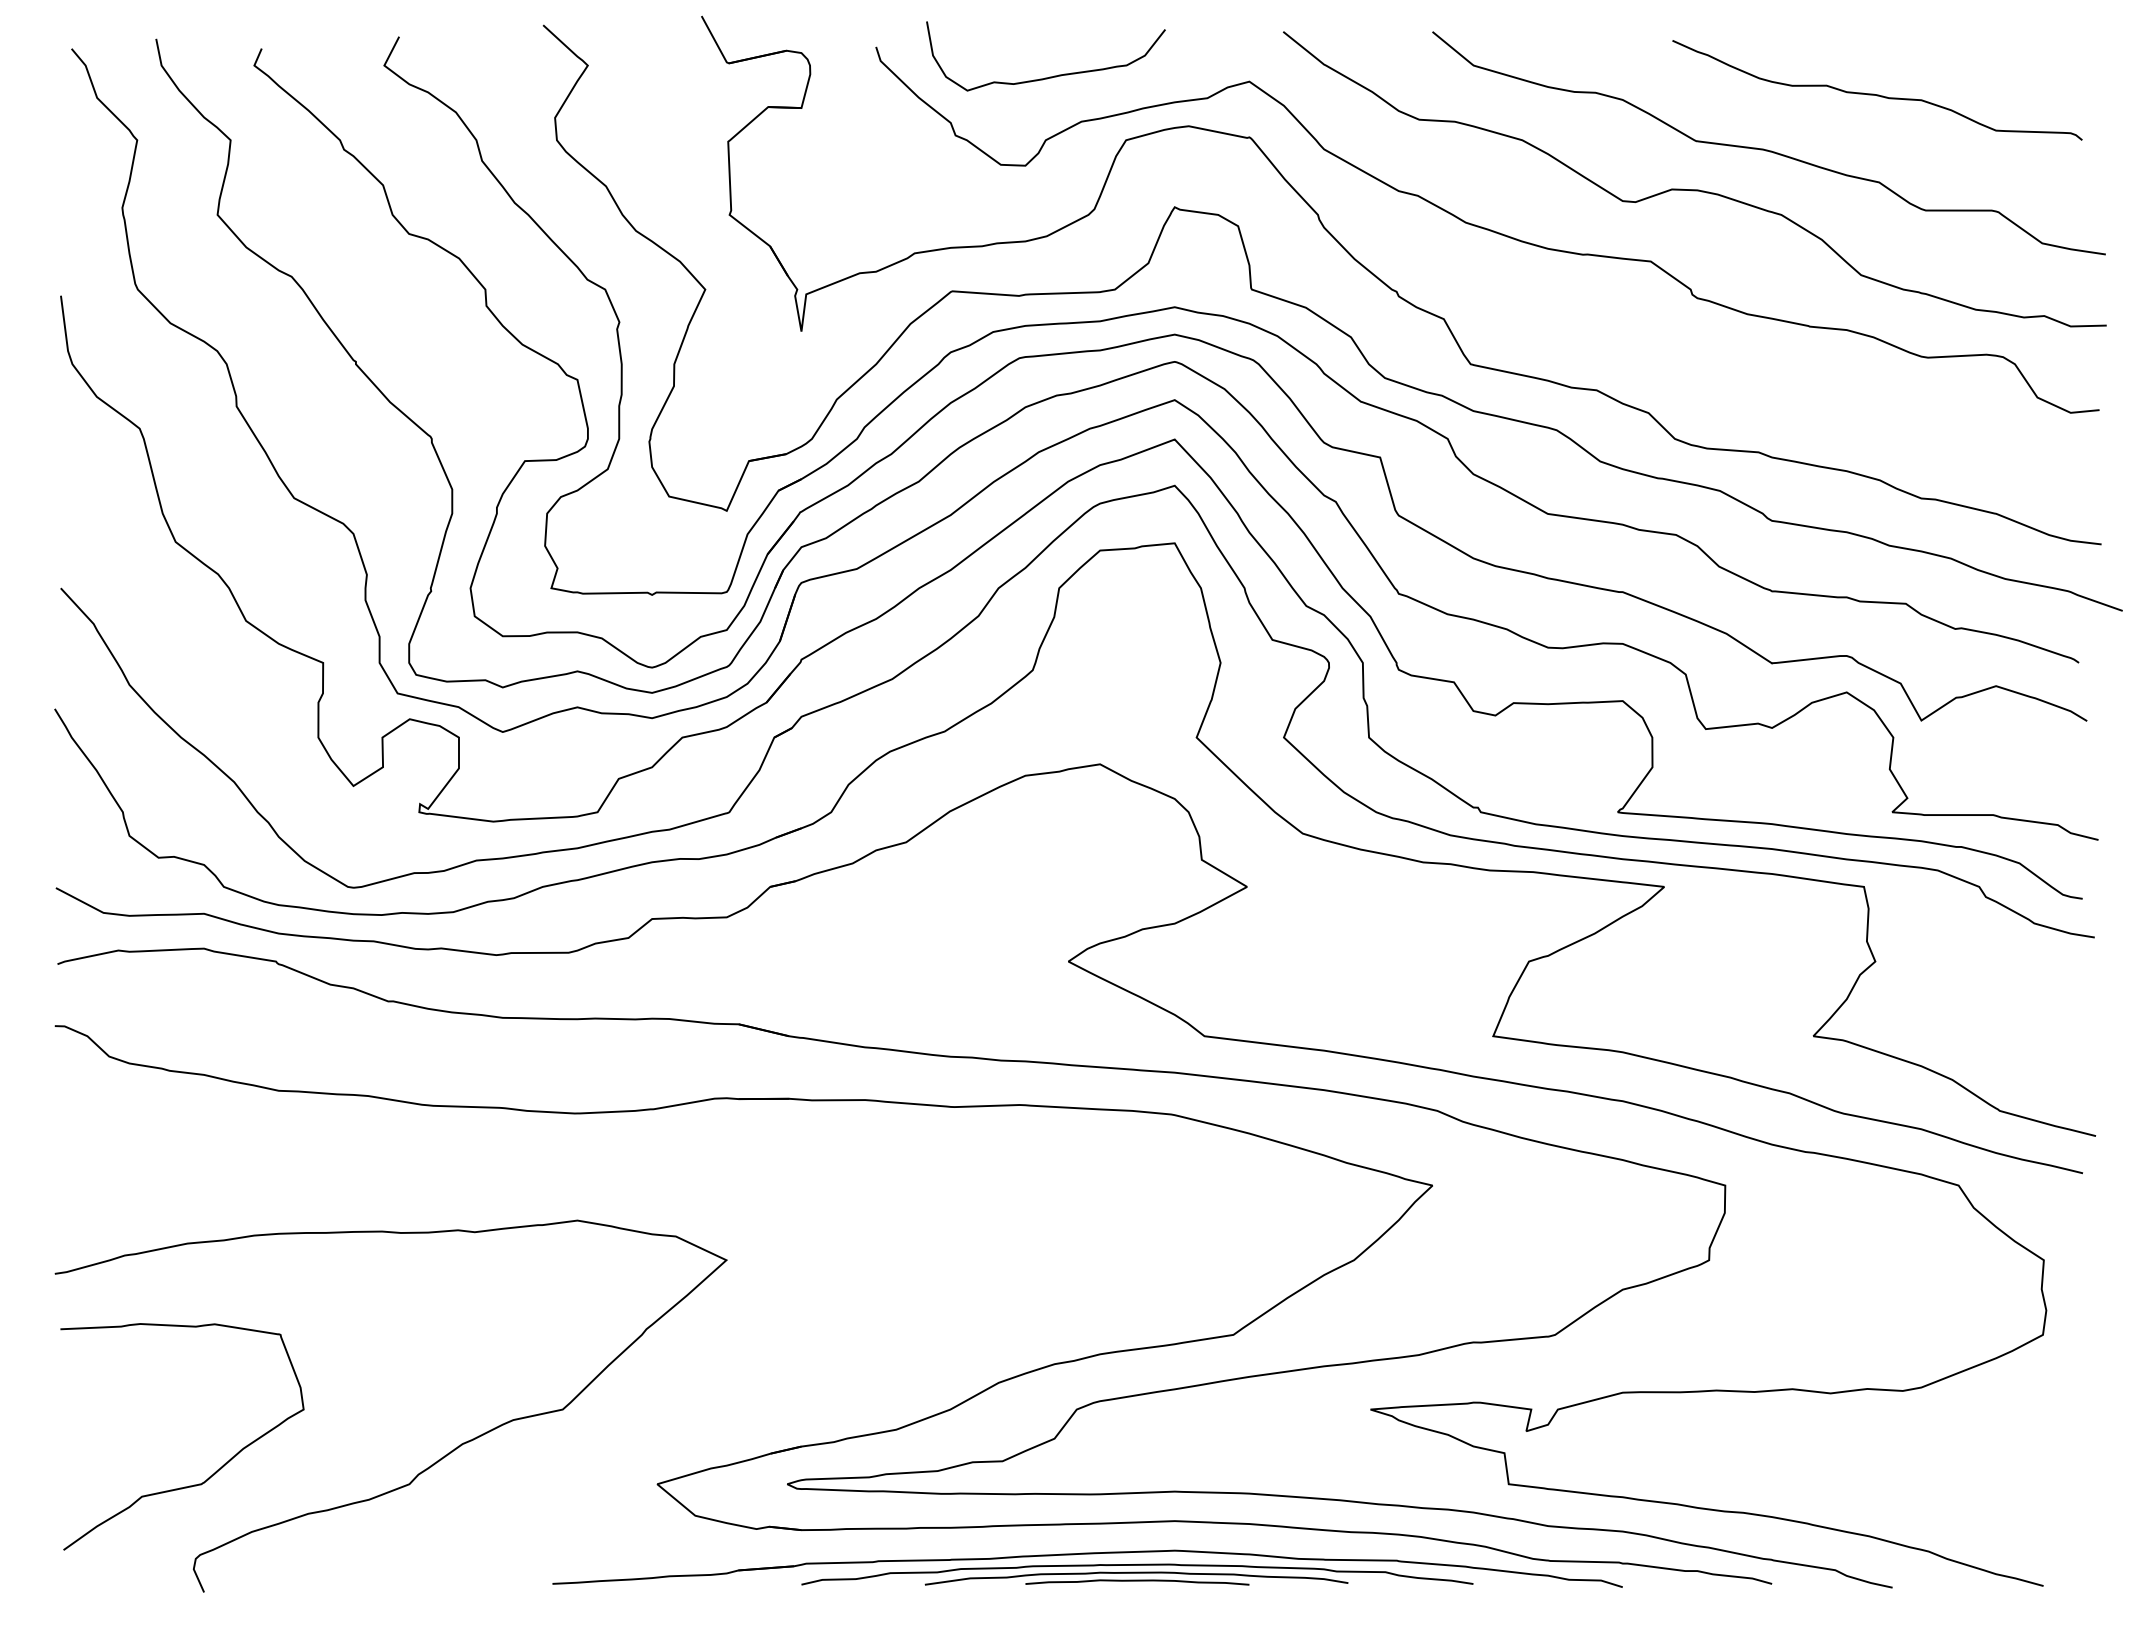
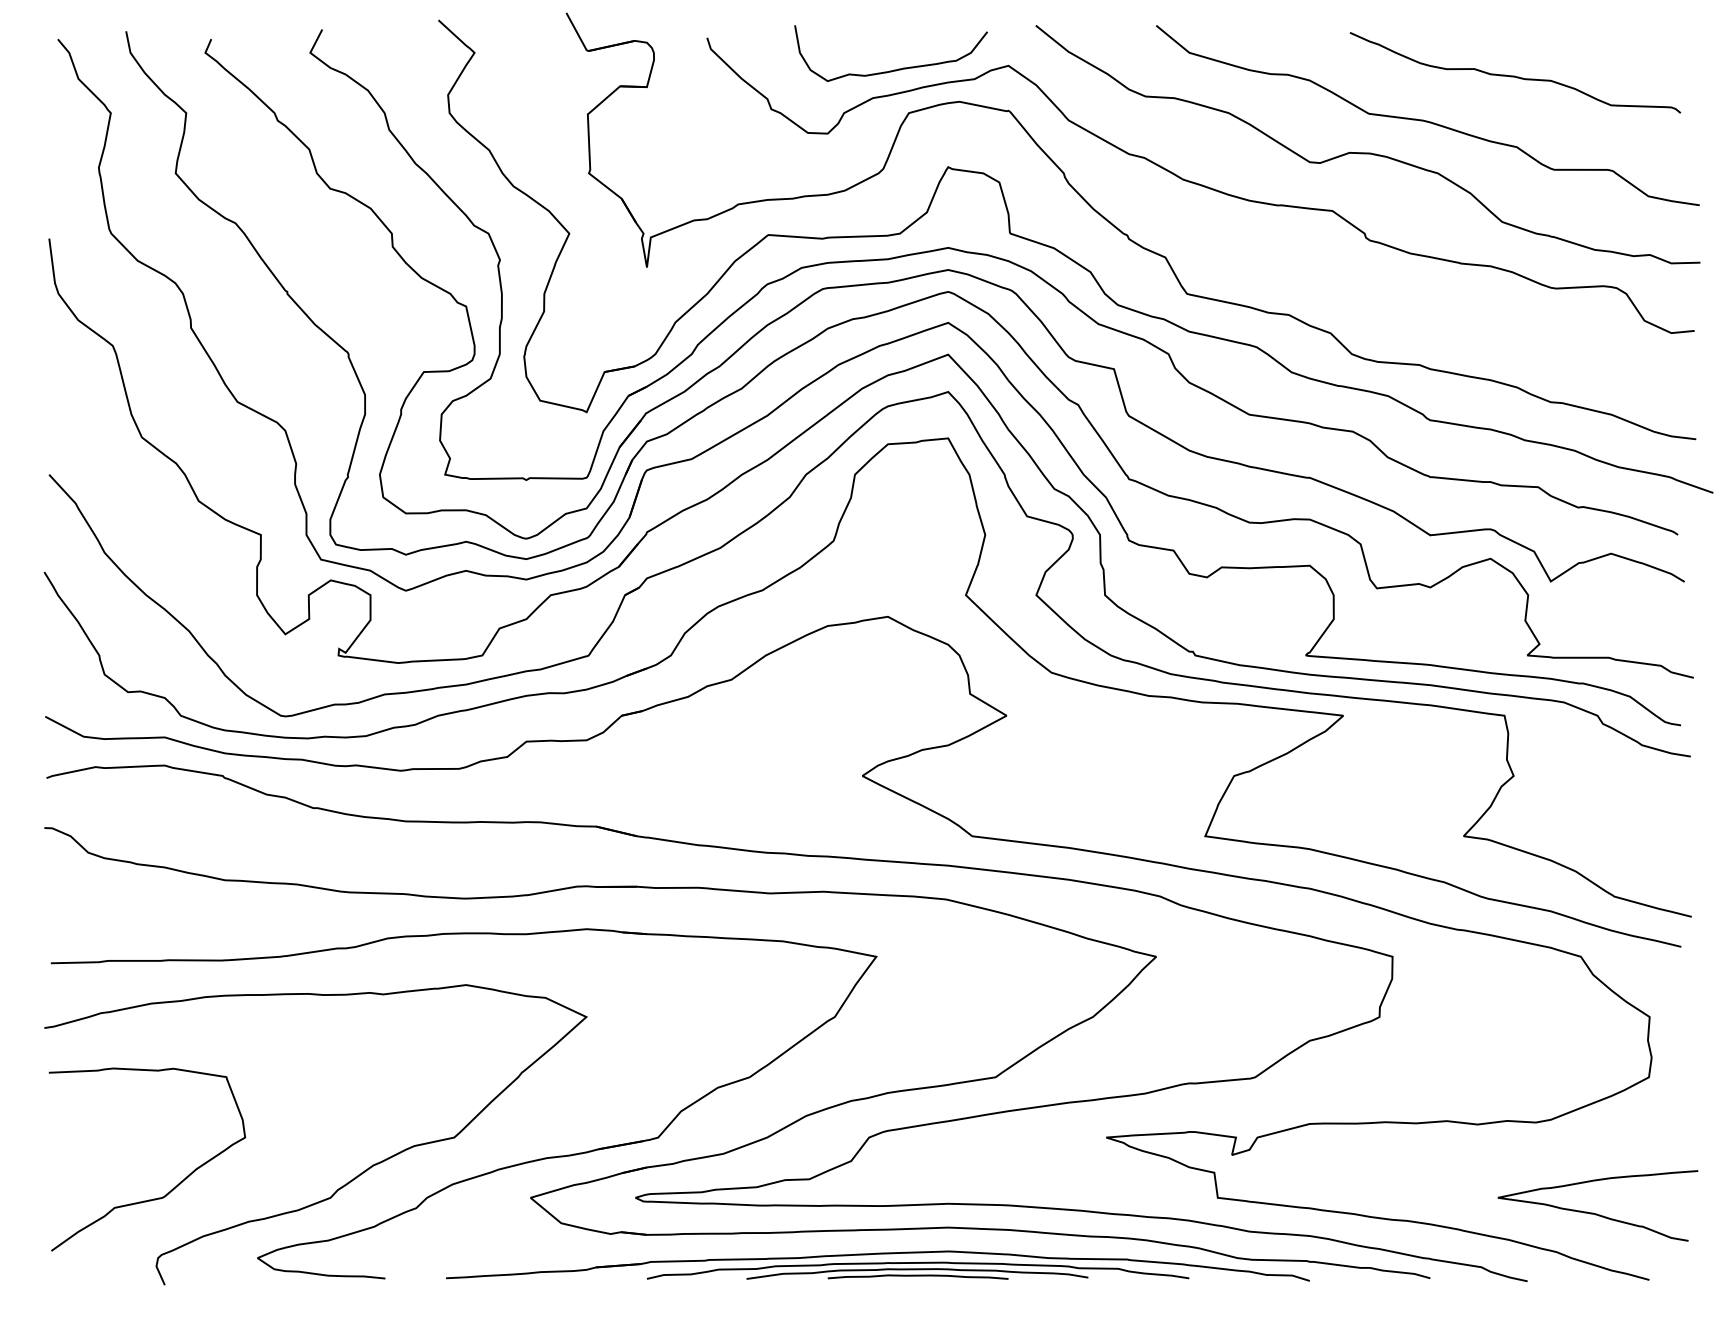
curve: (1049, 76) -> (893, 69), moved
part: (601, 1453) -> (485, 1173), added
curve: (1977, 1503) -> (1596, 1213), added

